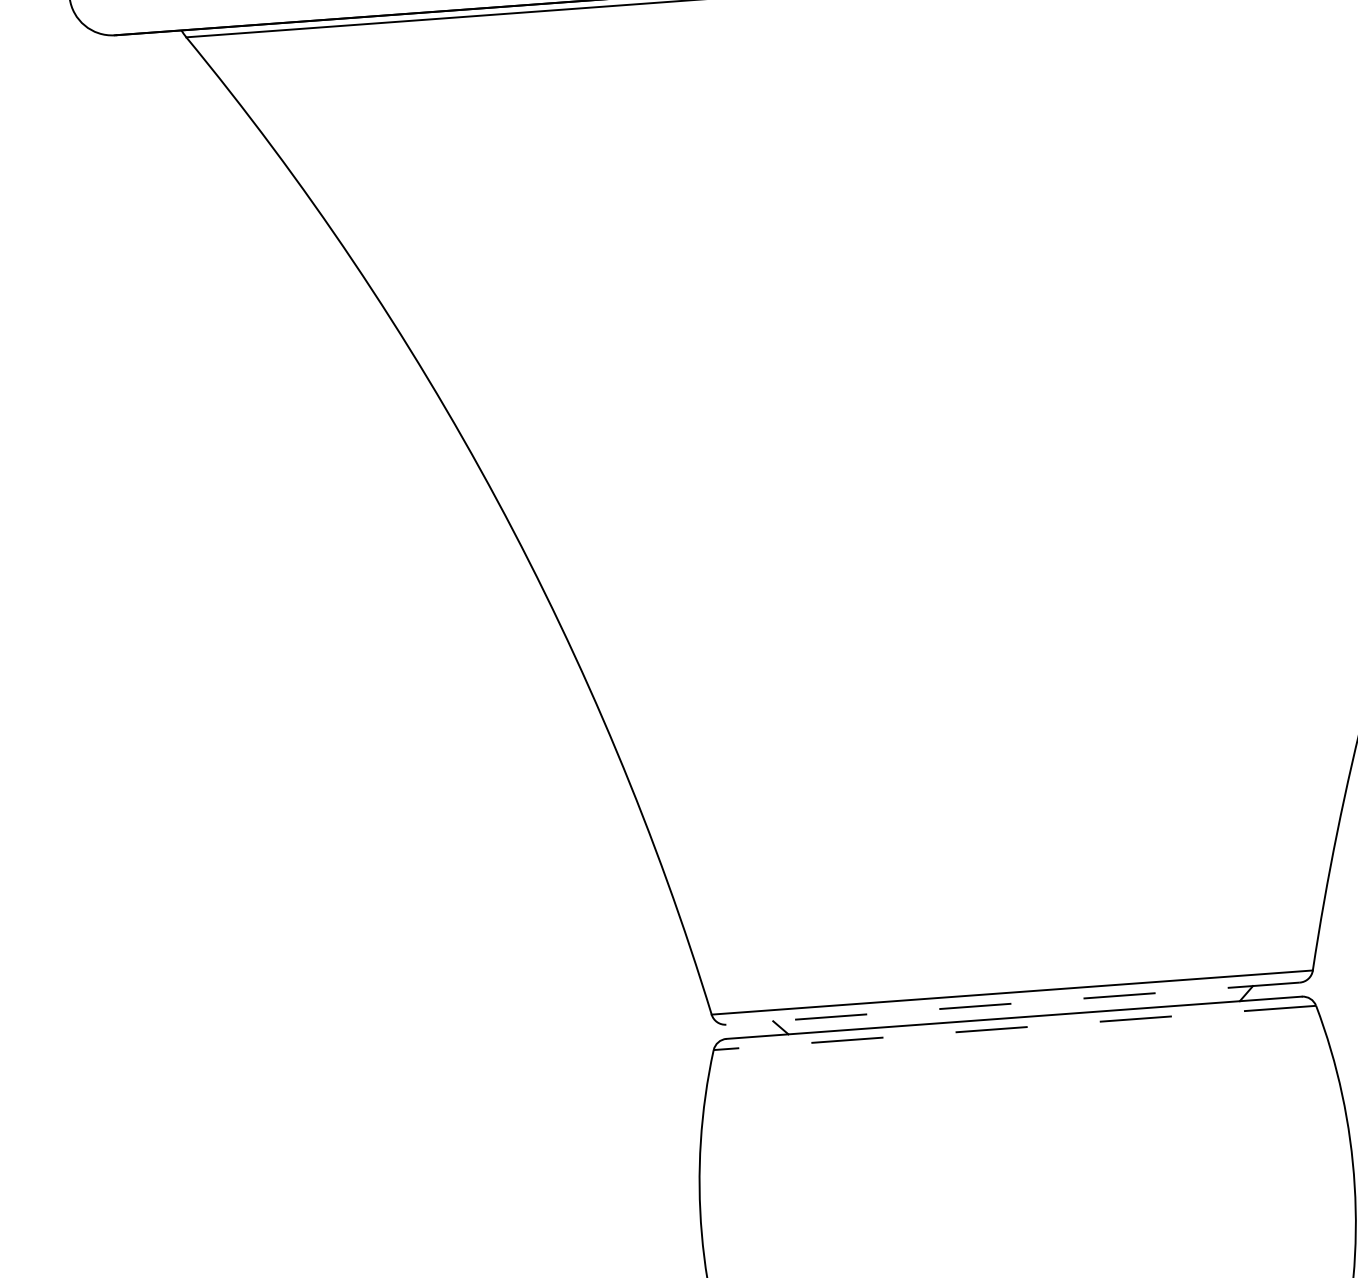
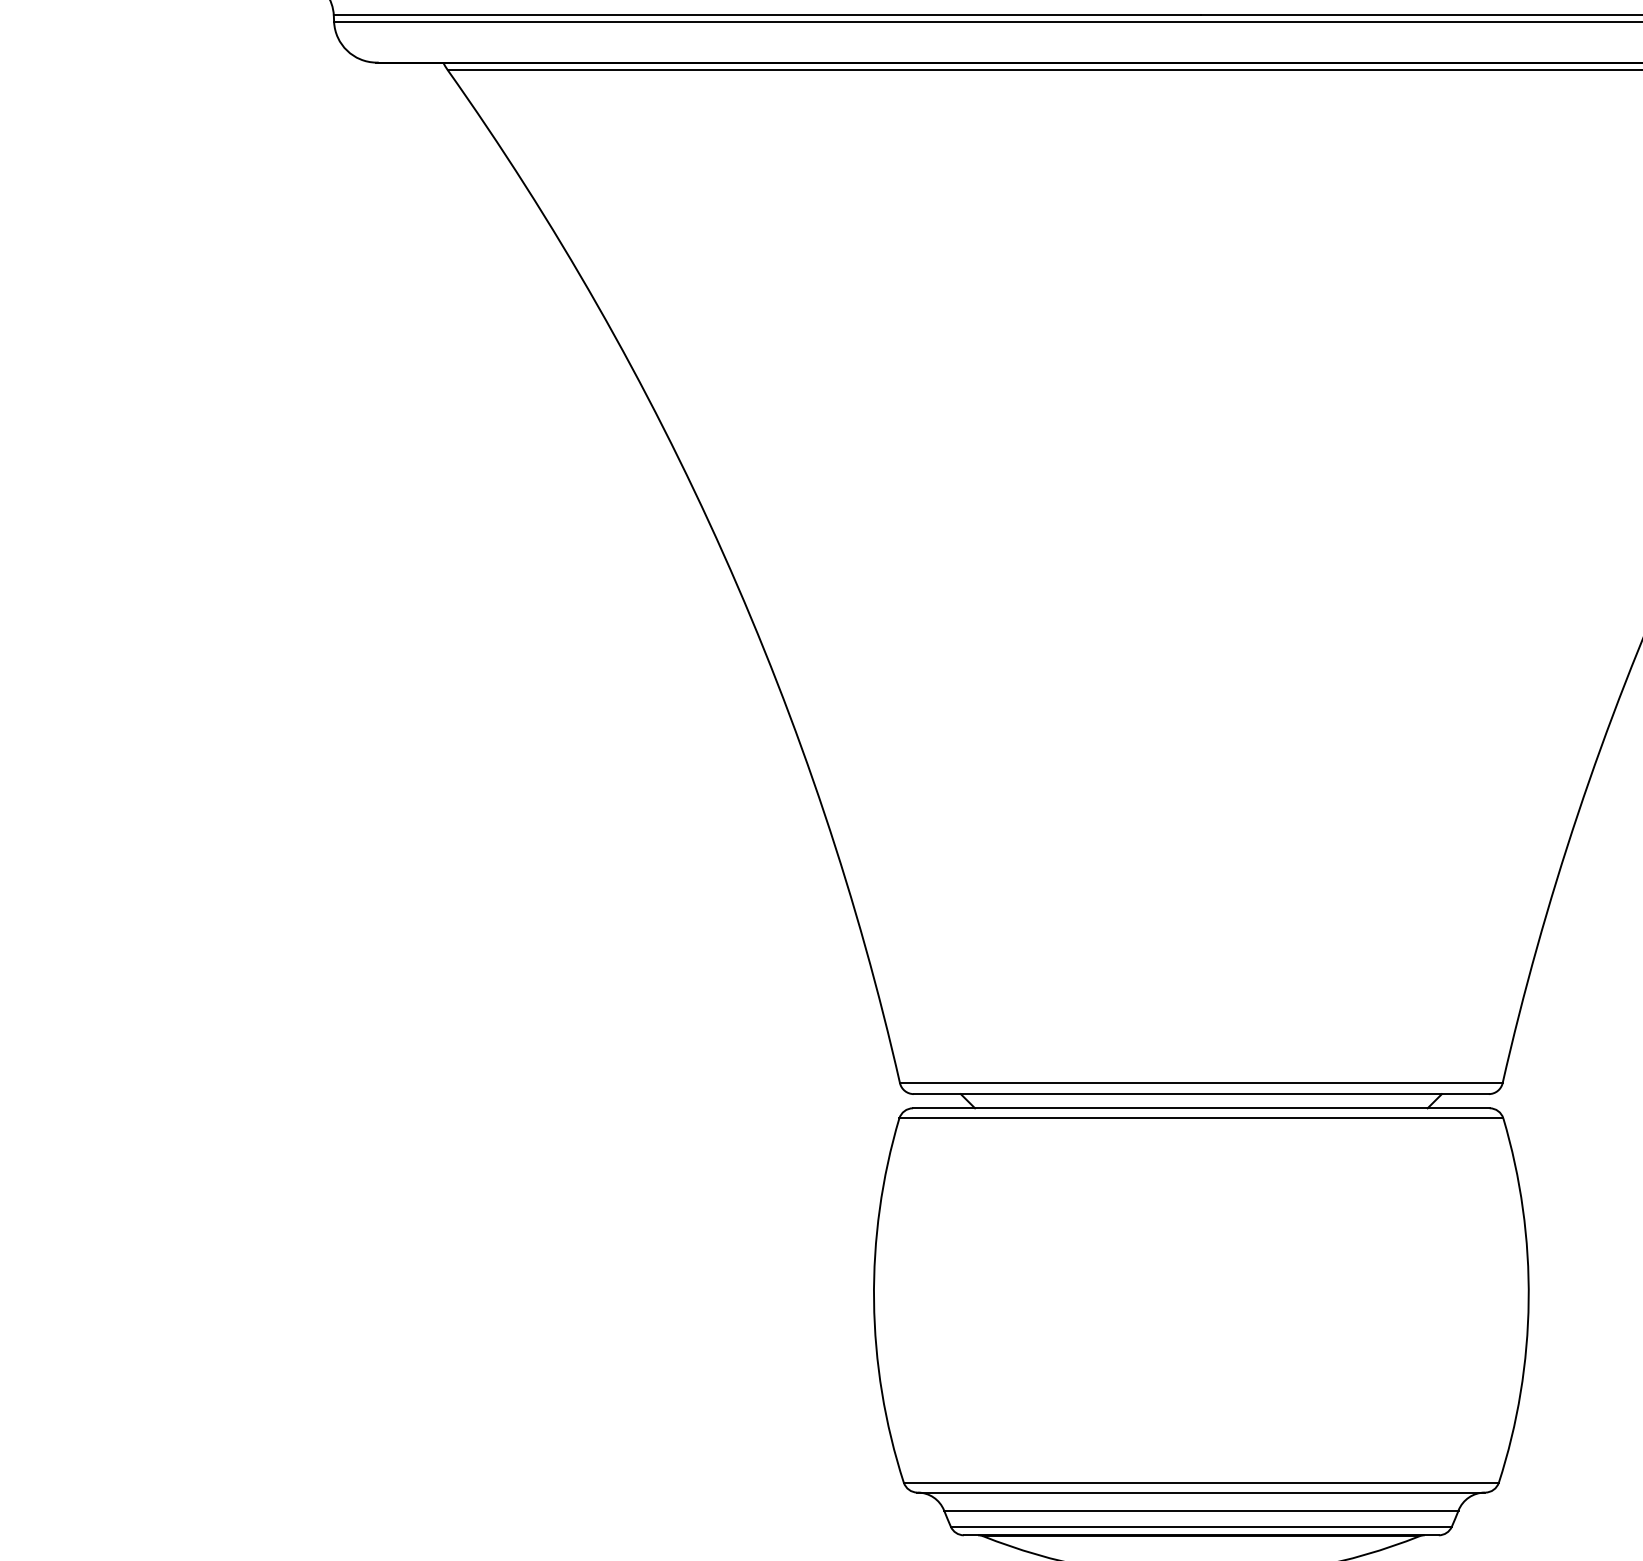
line: (1013, 1004) -> (1201, 1094), dashed -> solid
line: (1015, 1027) -> (1201, 1118), dashed -> solid

